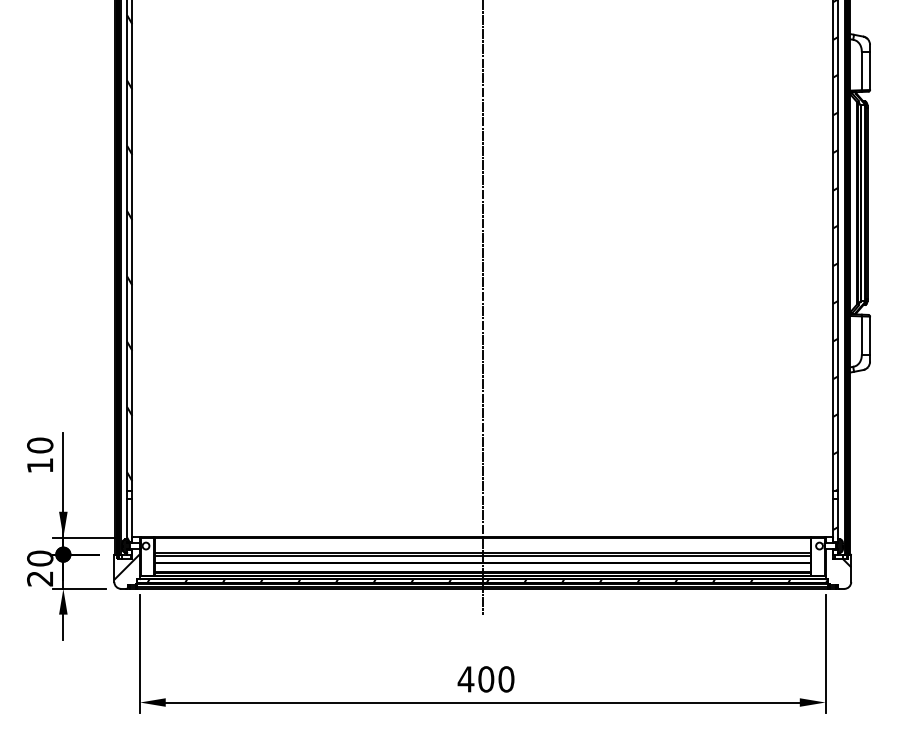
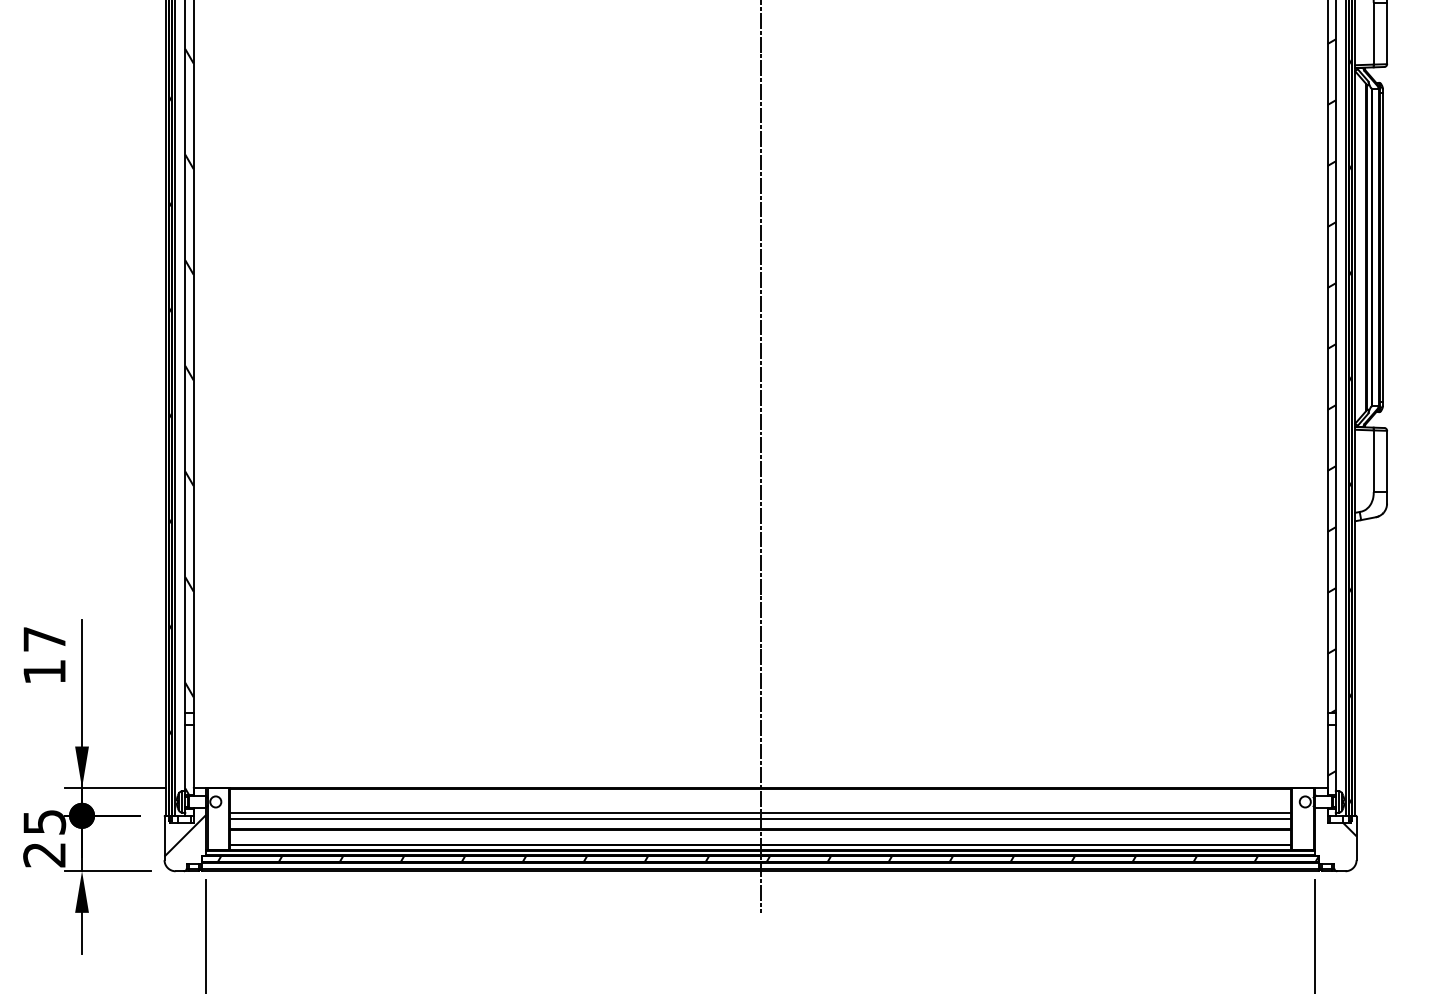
text: (40, 445) -> (45, 639), 10 -> 17
text: (40, 558) -> (45, 822), 20 -> 25

